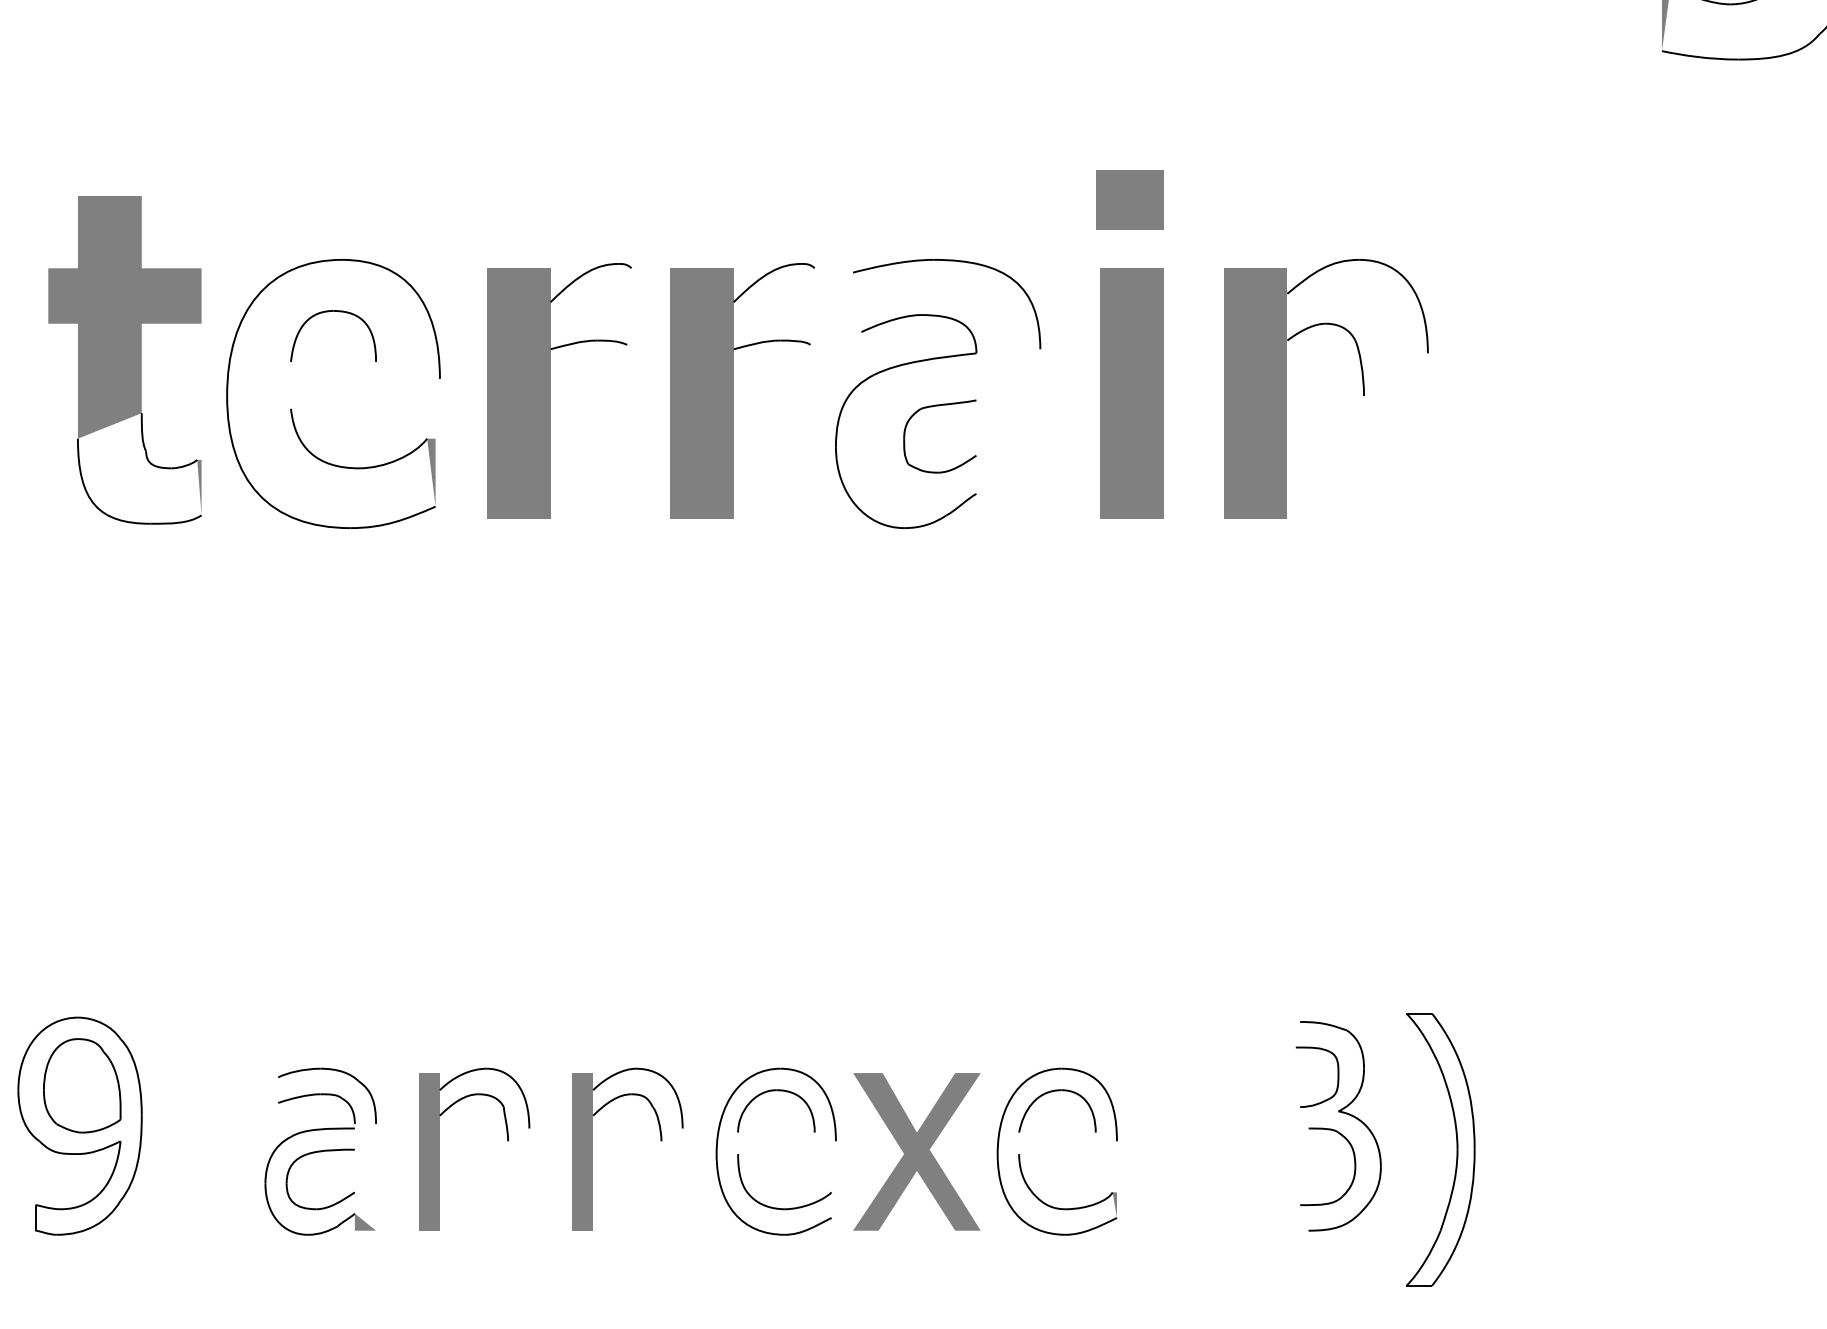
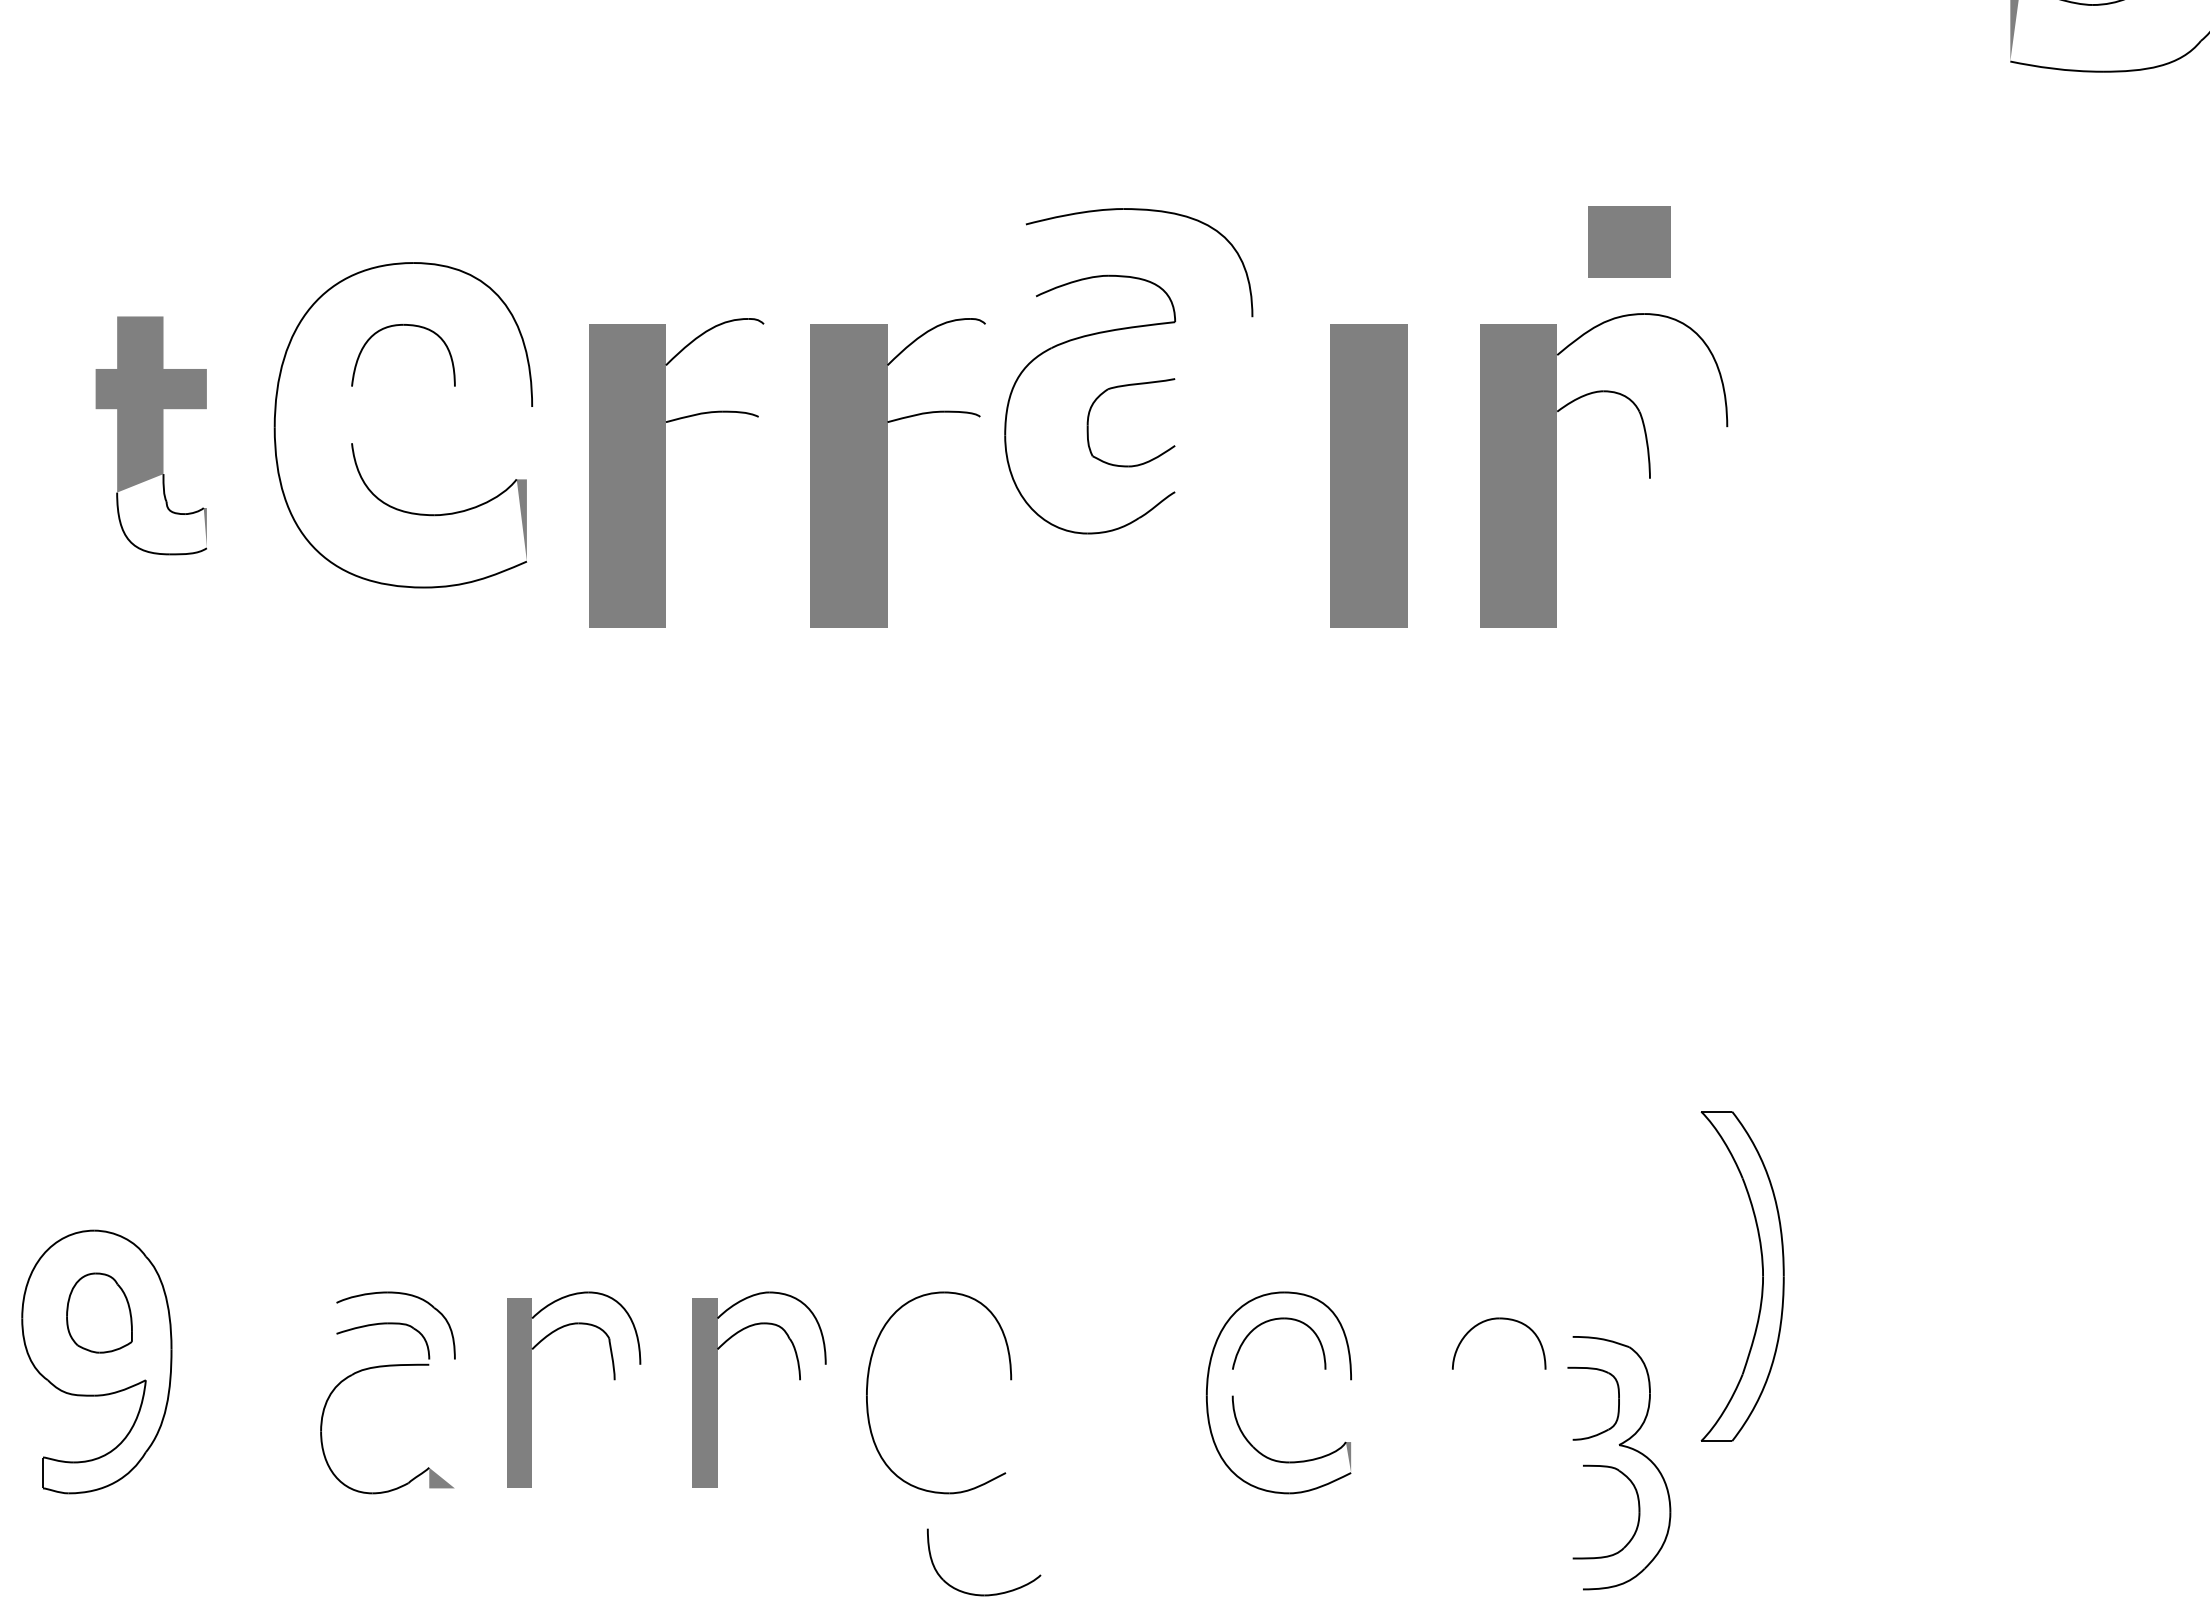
part: (1129, 199) -> (1629, 241), moved
part: (125, 360) -> (151, 435), size x0.6
part: (939, 404) -> (1130, 383), moved
part: (292, 409) -> (353, 444), moved
part: (82, 1085) -> (99, 1312), size x0.7
part: (776, 1091) -> (1499, 1319), moved
part: (1338, 1126) -> (1619, 1463), moved
part: (1457, 1149) -> (1762, 1276), moved
fill: (916, 1151) -> (1108, 1392), removed
part: (316, 1153) -> (382, 1394), removed
part: (784, 1208) -> (983, 1594), moved

